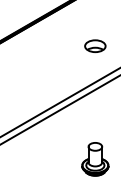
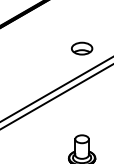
part: (95, 45) -> (82, 47), moved

